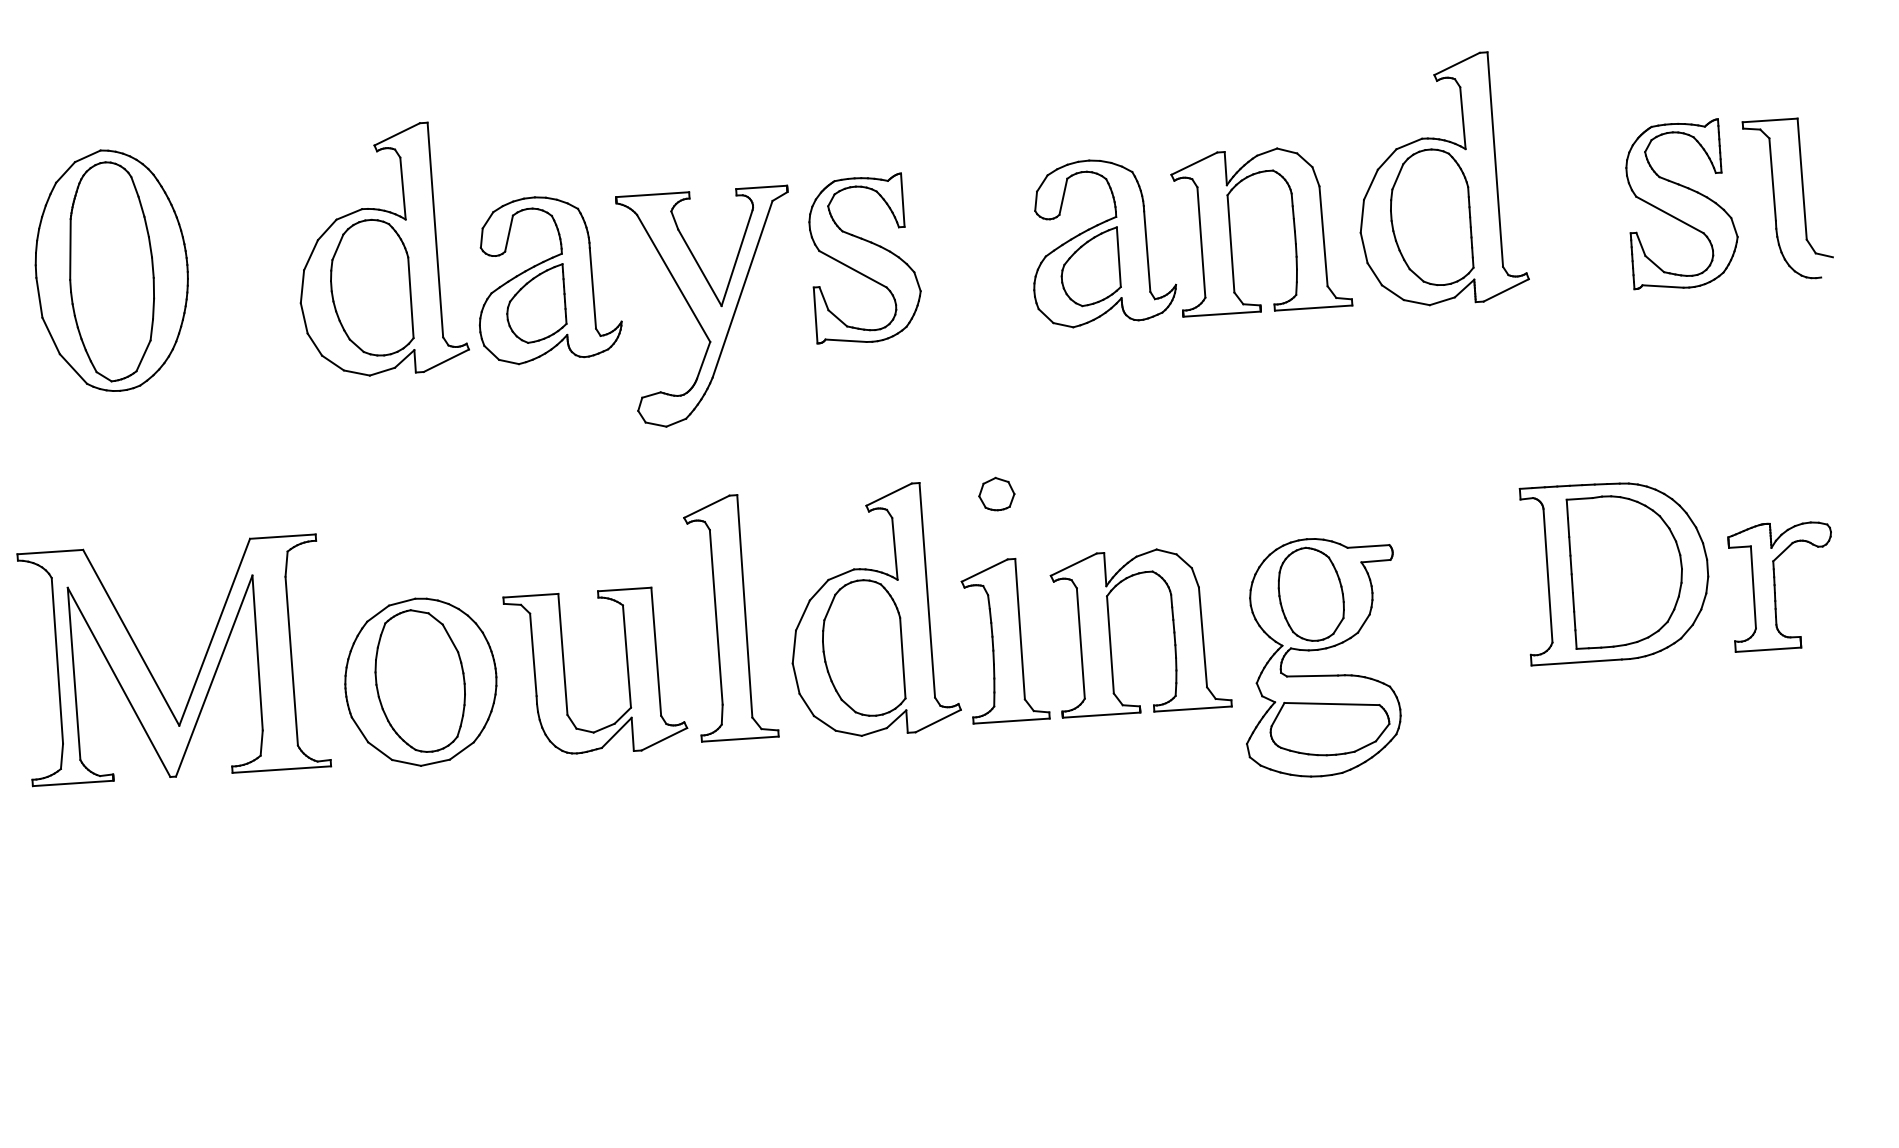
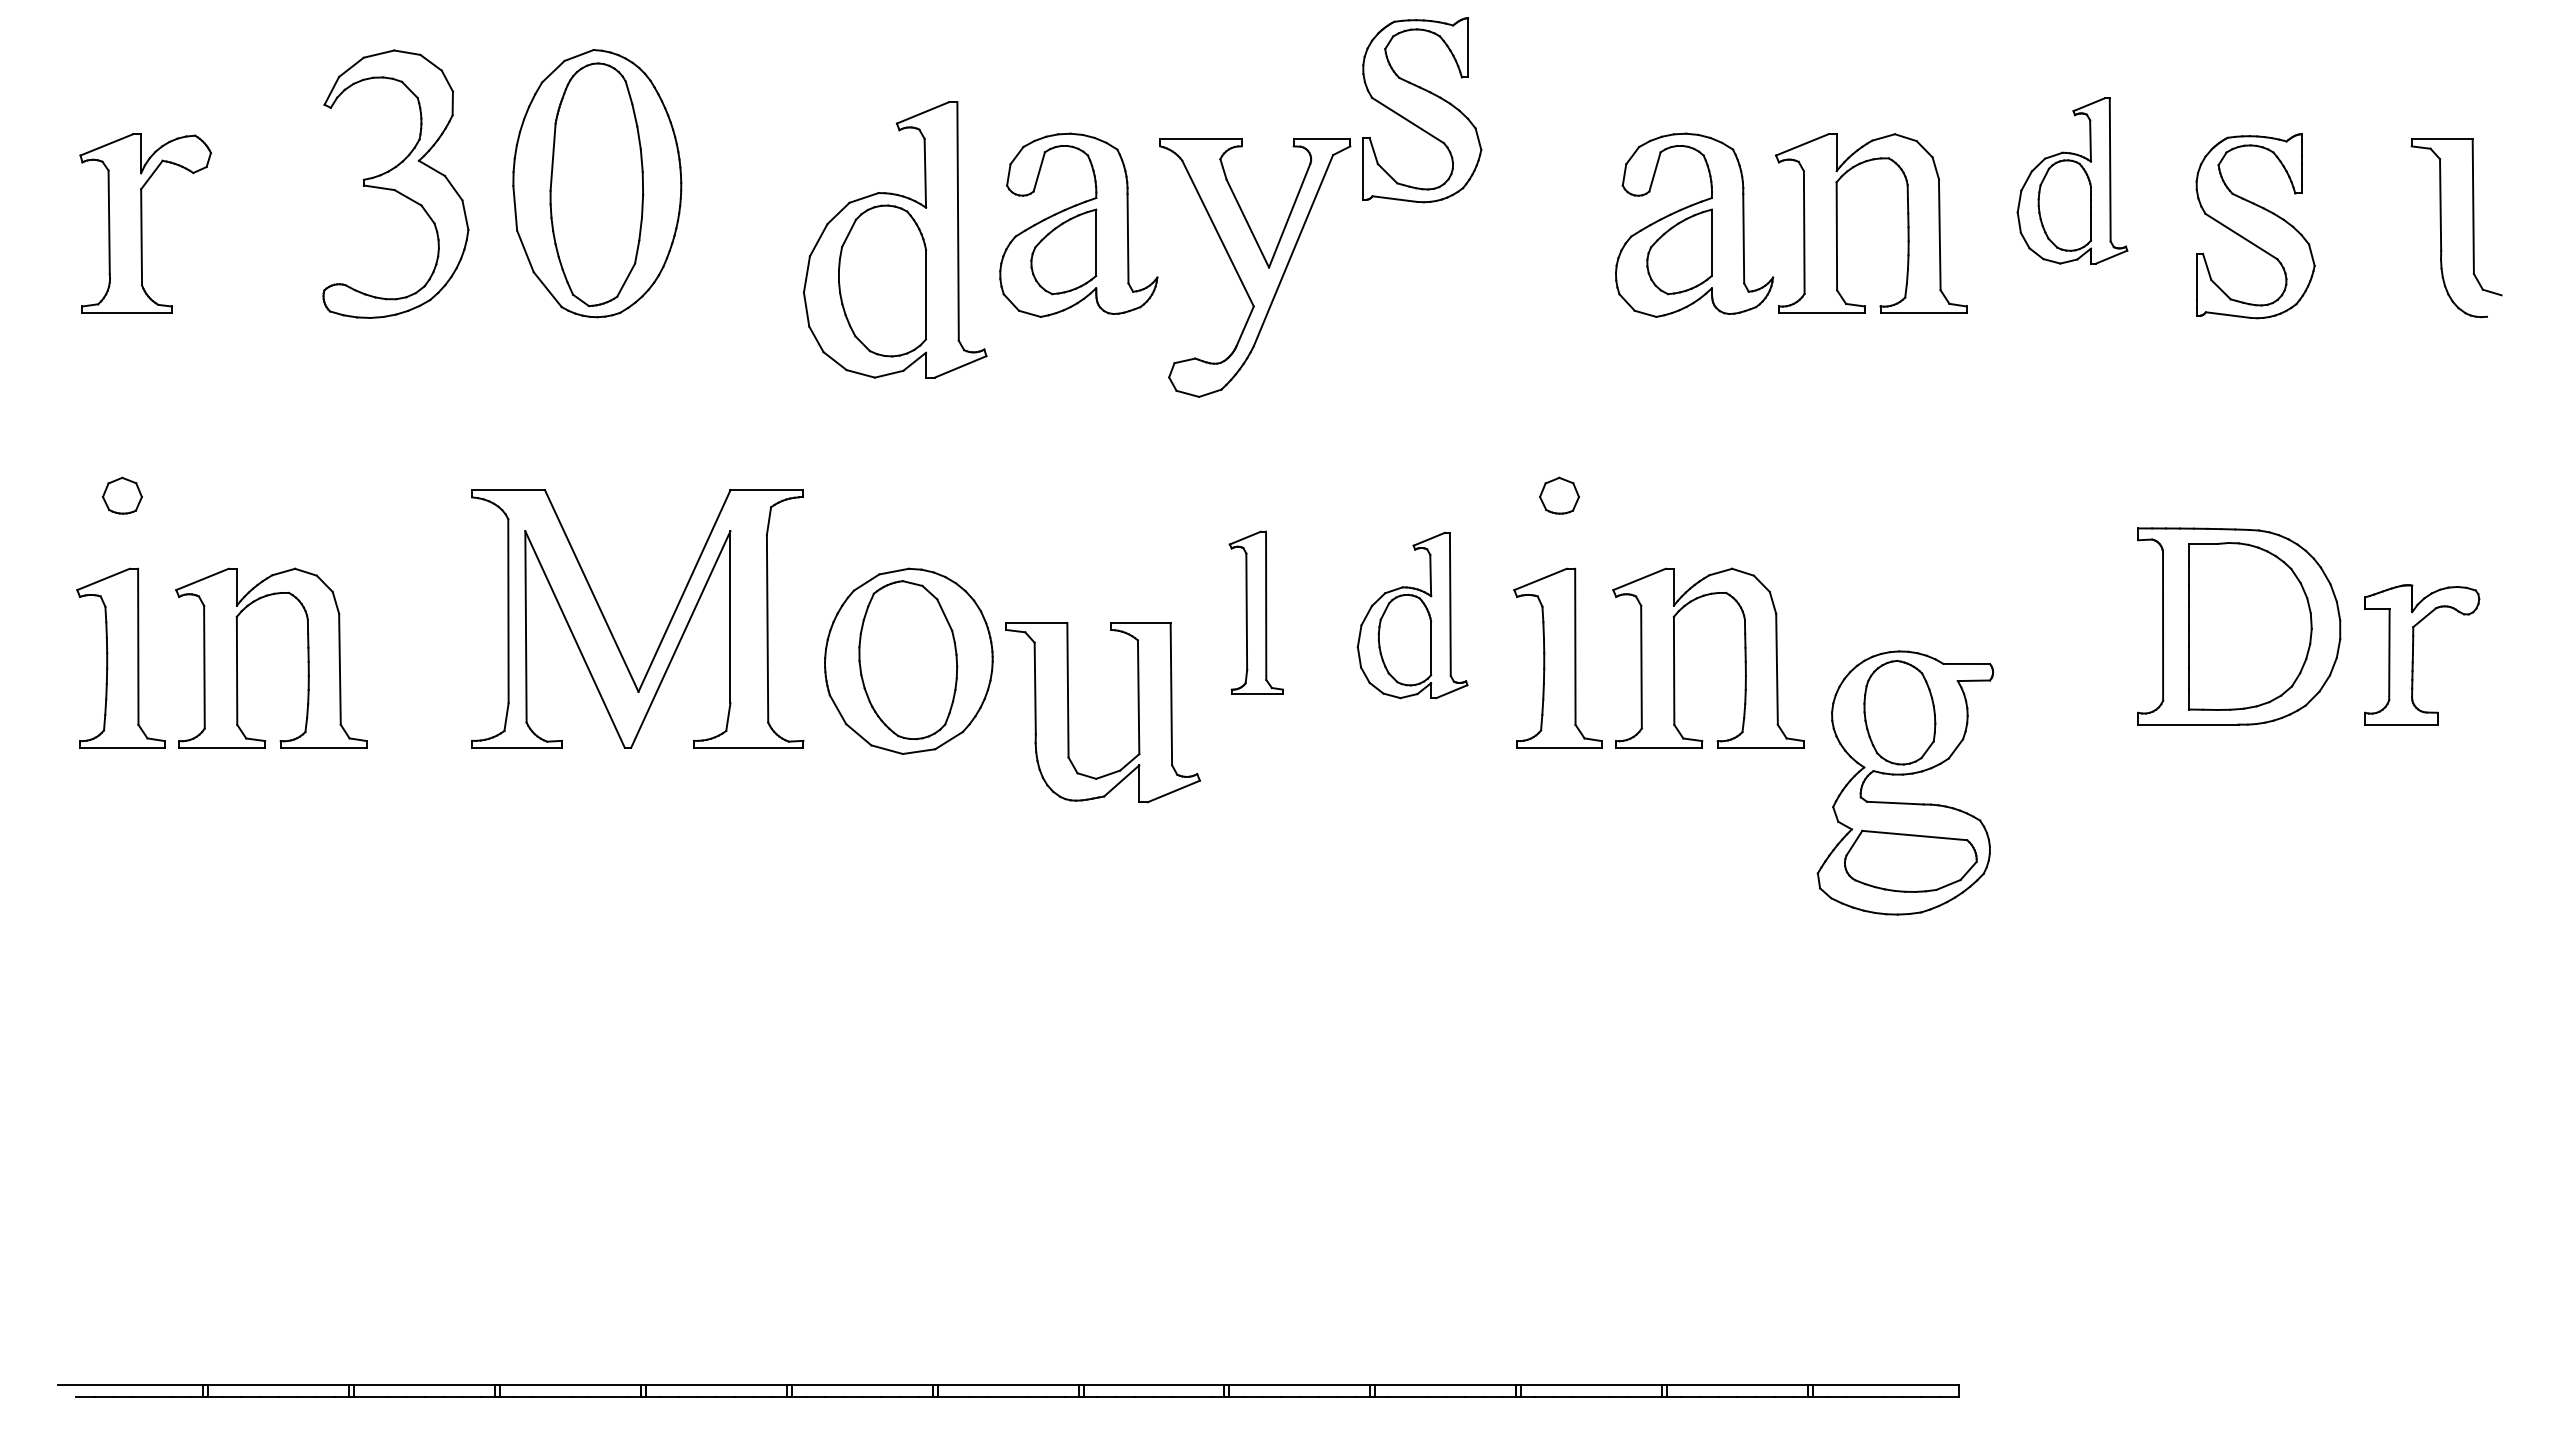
part: (1439, 179) -> (2072, 180), size x0.6
part: (1682, 205) -> (2255, 226), moved
part: (380, 249) -> (895, 239), moved
part: (865, 259) -> (1422, 110), moved
part: (871, 610) -> (1412, 615), size x0.6
part: (730, 617) -> (1256, 612), size x0.6
part: (1319, 650) -> (1904, 775), moved
part: (565, 674) -> (1069, 712), moved

